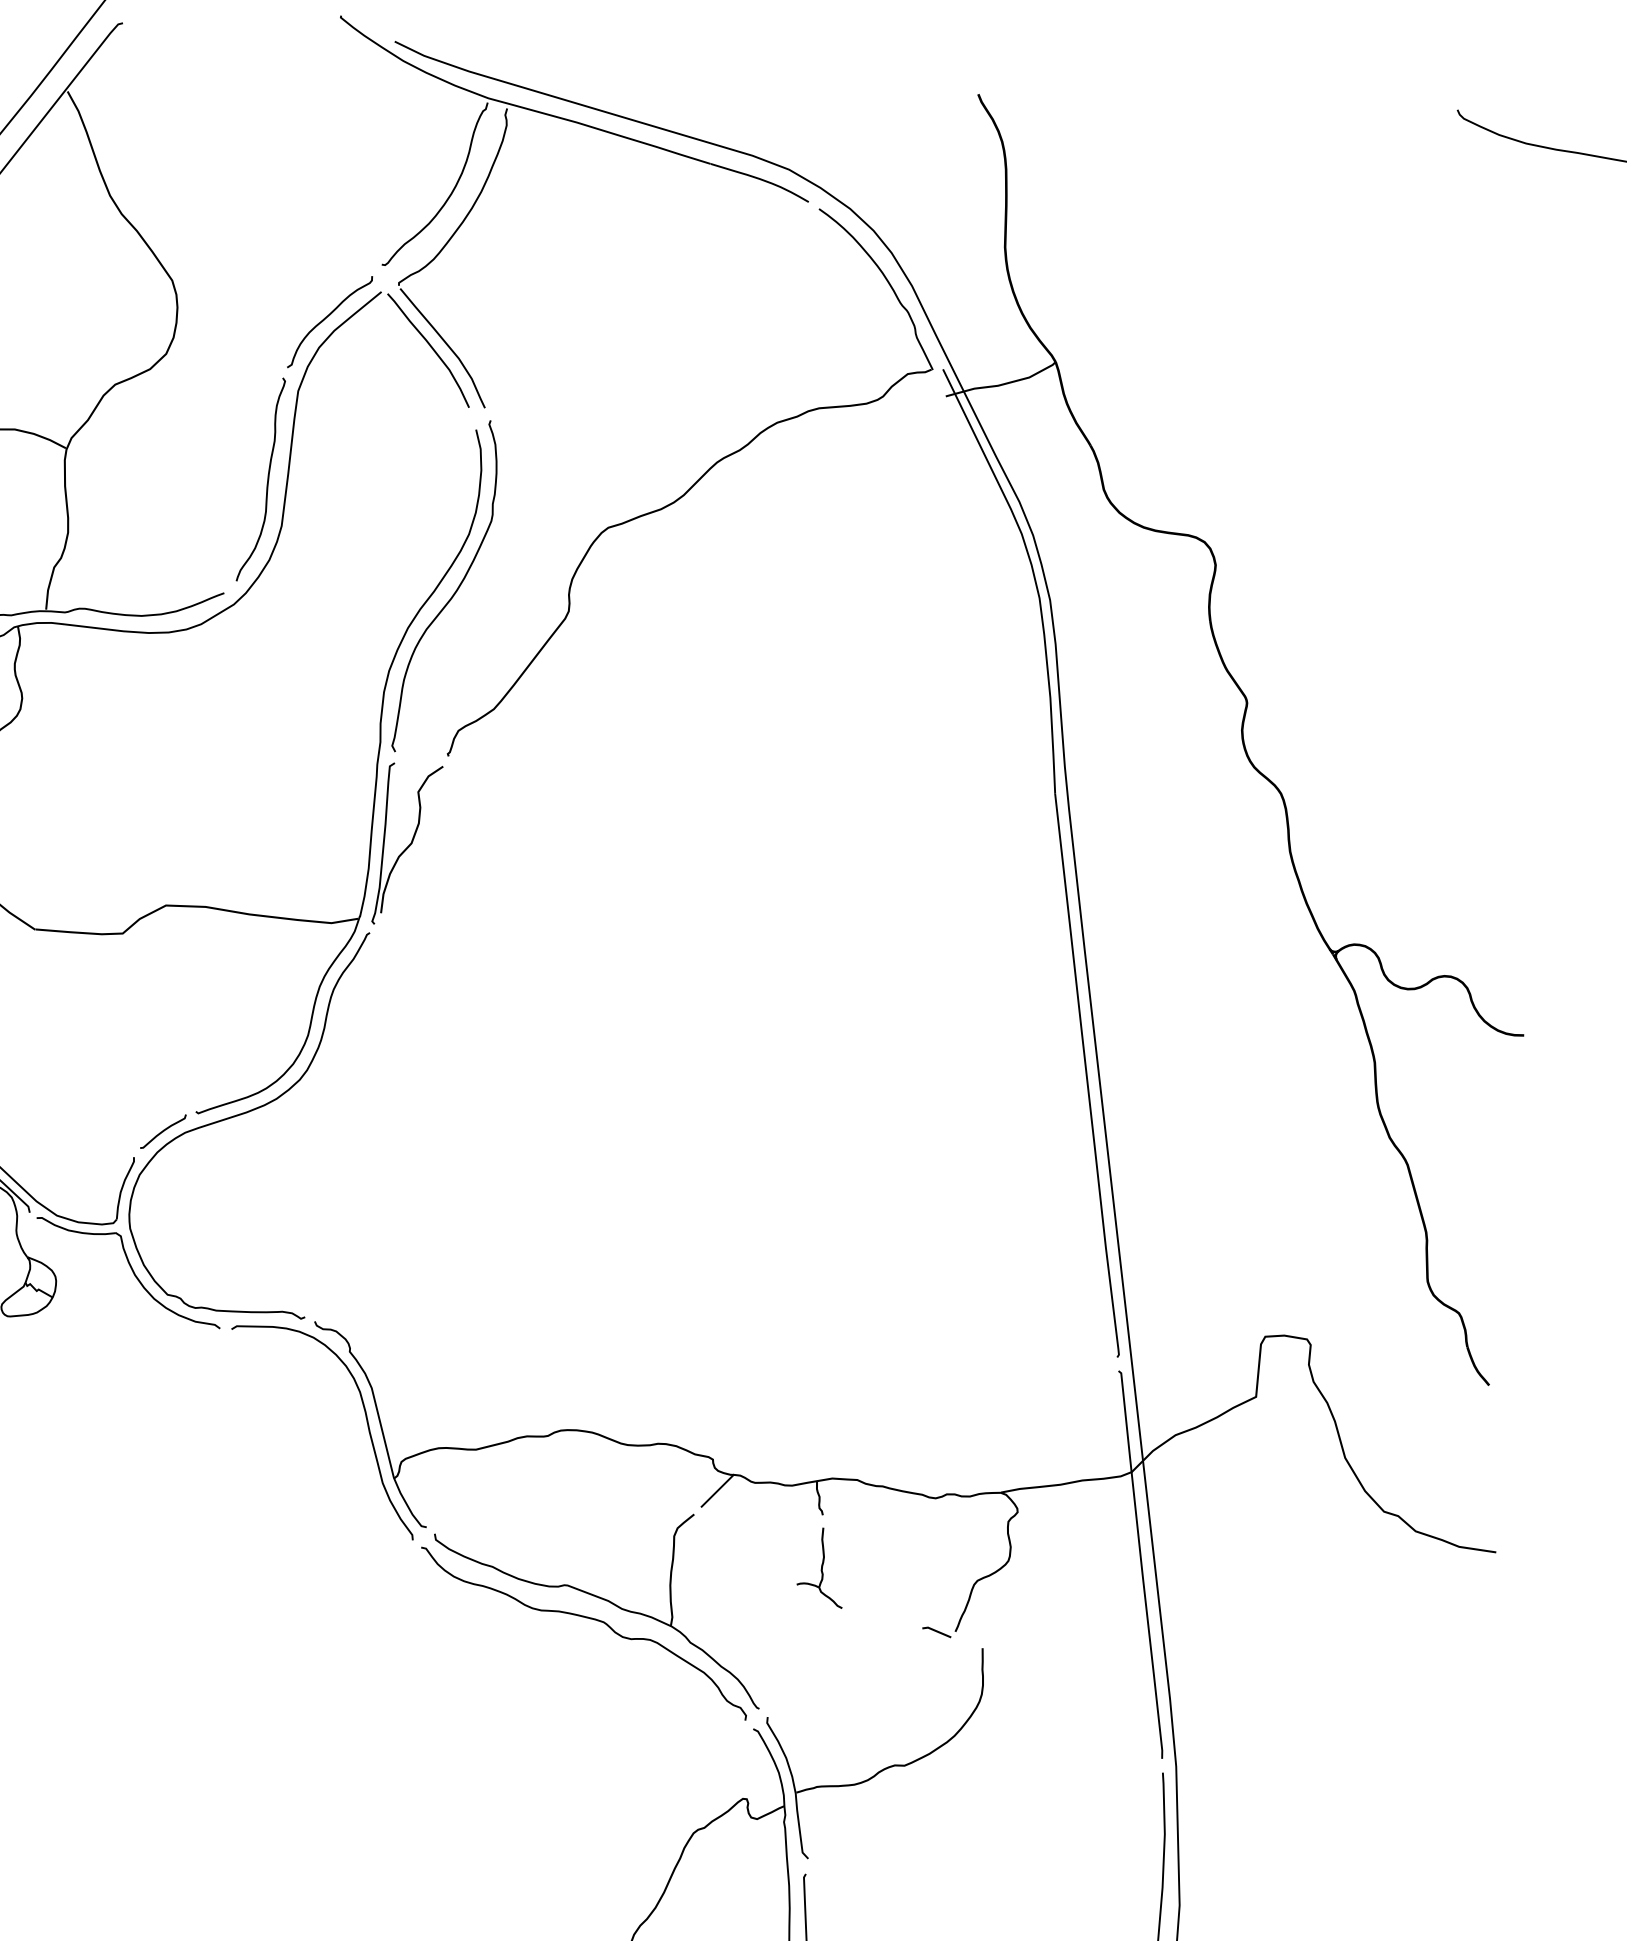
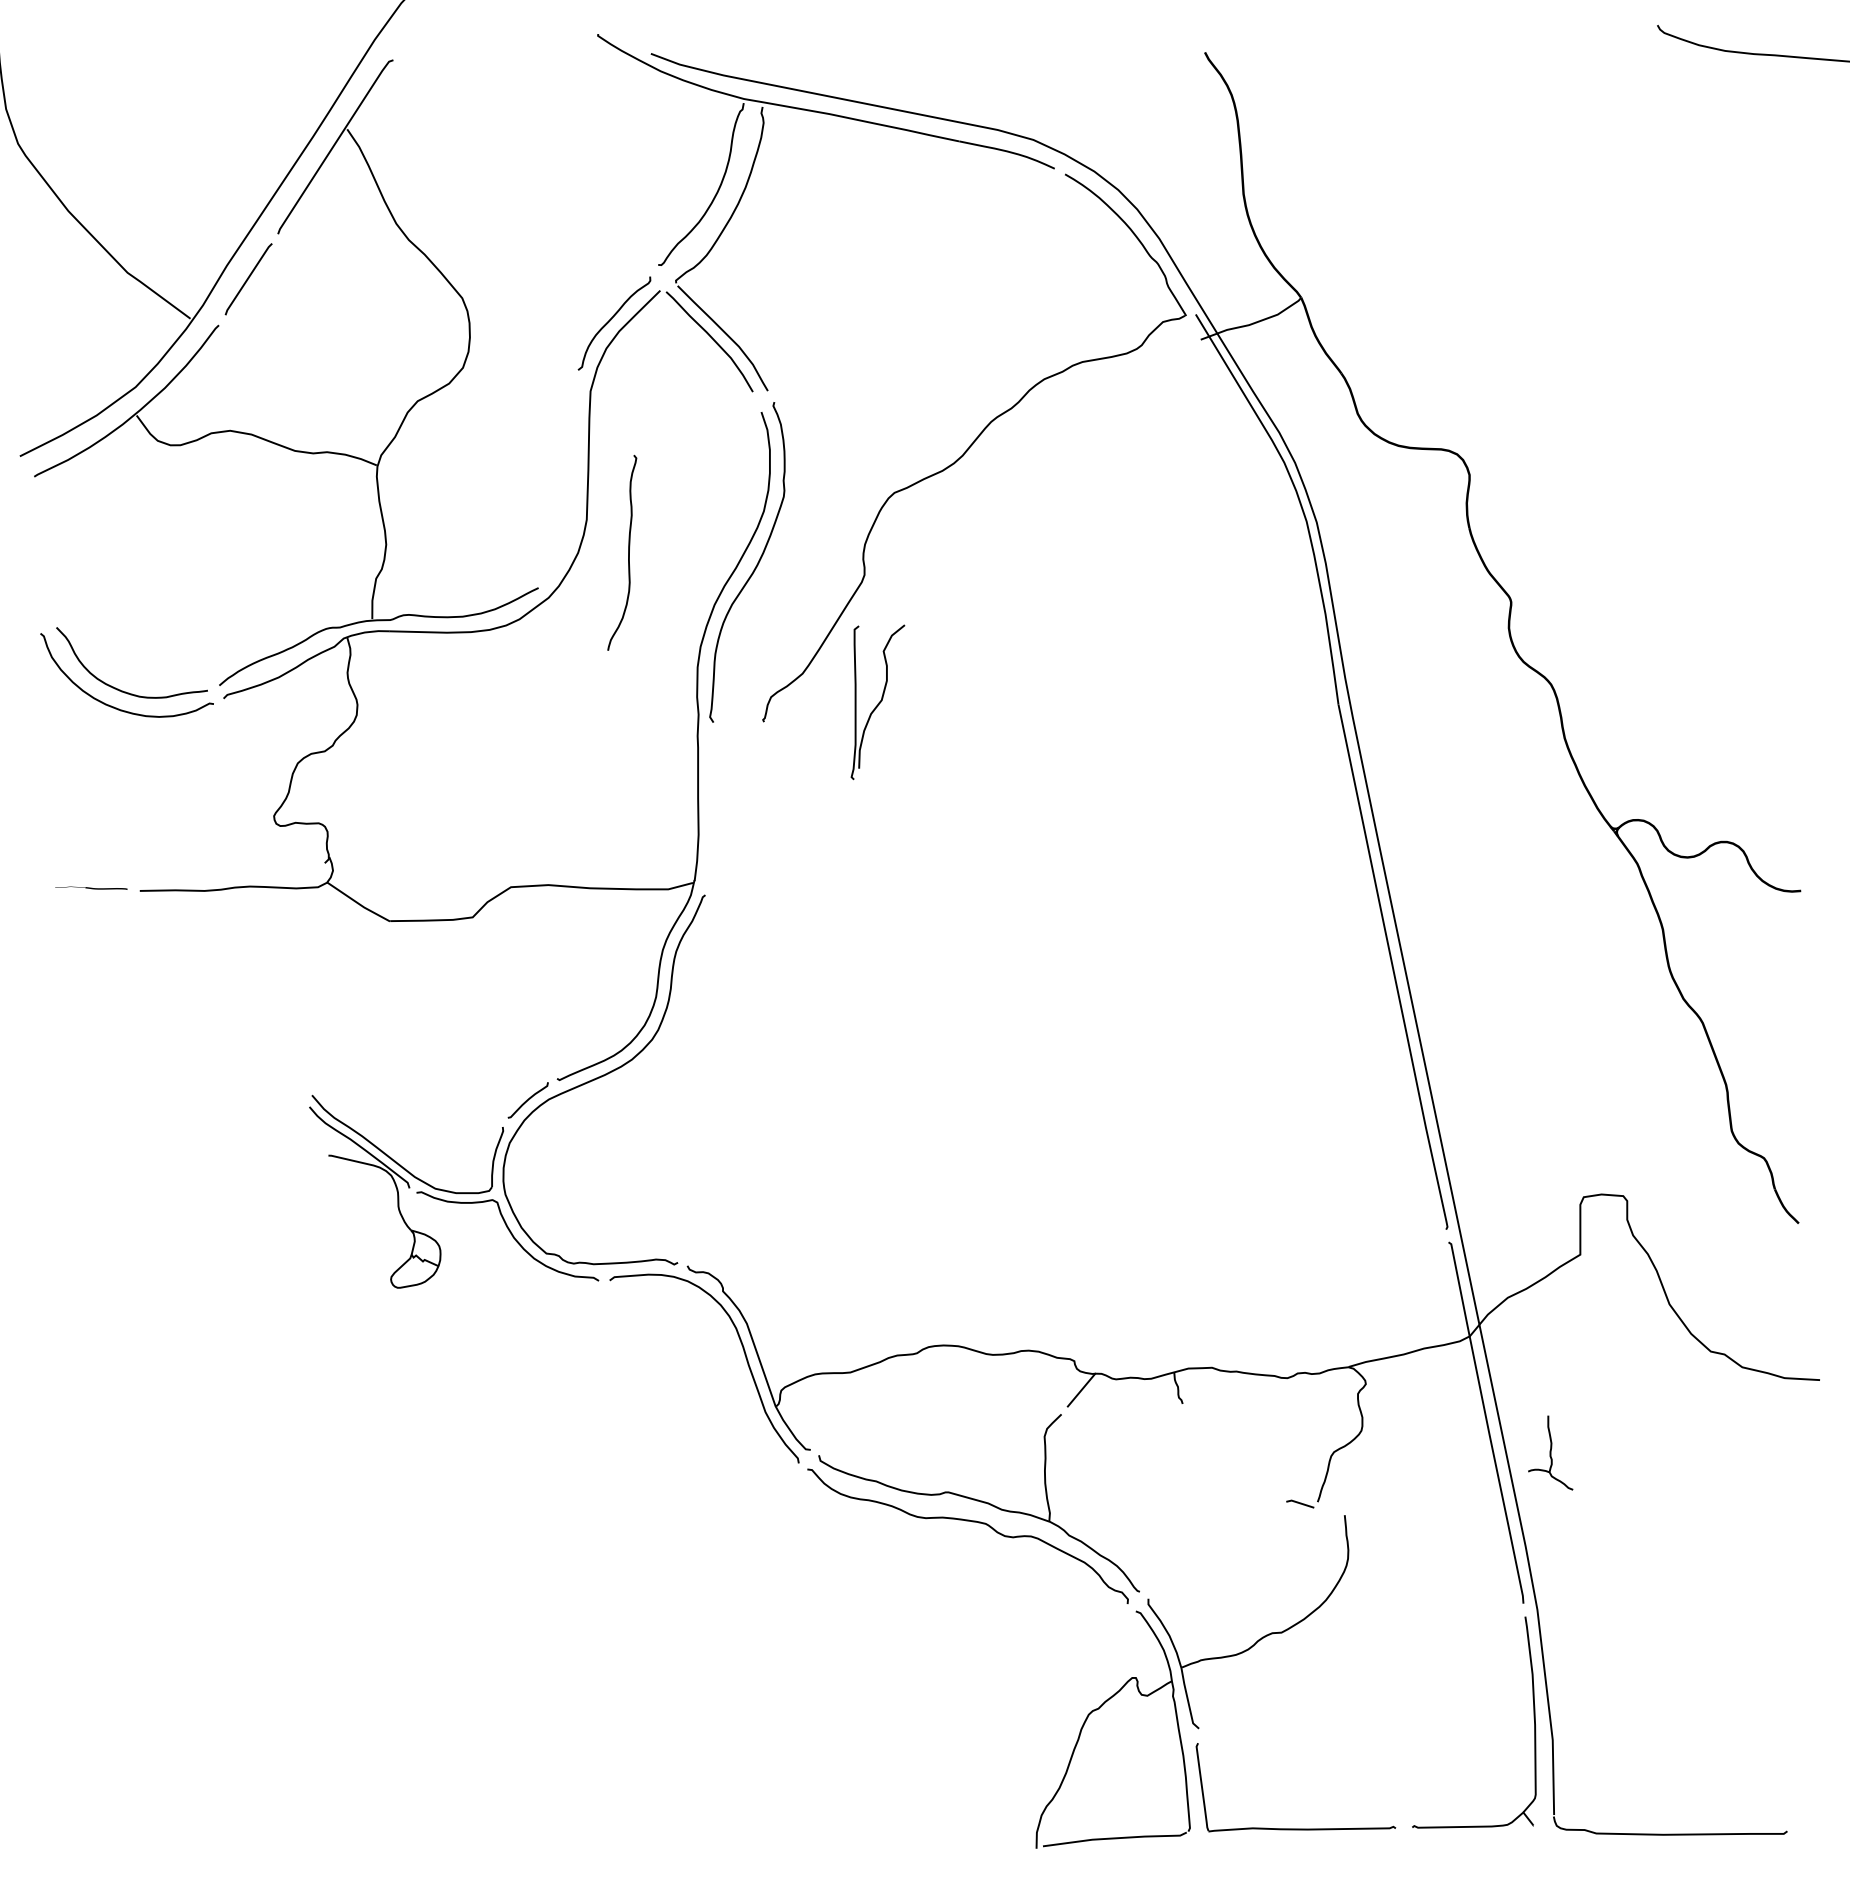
curve: (267, 479) -> (628, 552), moved
part: (406, 845) -> (877, 702), moved
part: (822, 1566) -> (1550, 1452), moved

